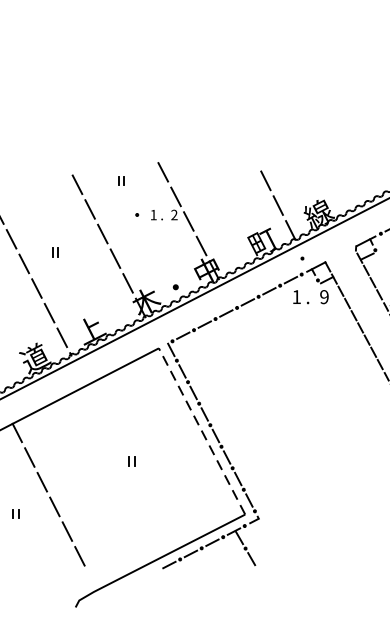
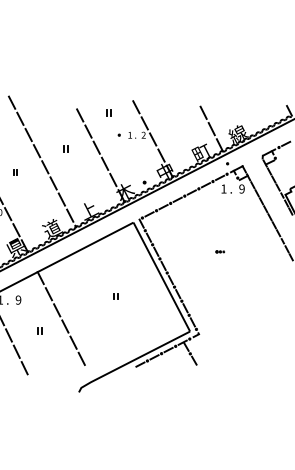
part: (55, 252) -> (65, 148), moved
part: (290, 392) -> (219, 251), added
line: (201, 430) -> (161, 276), dashed -> solid

